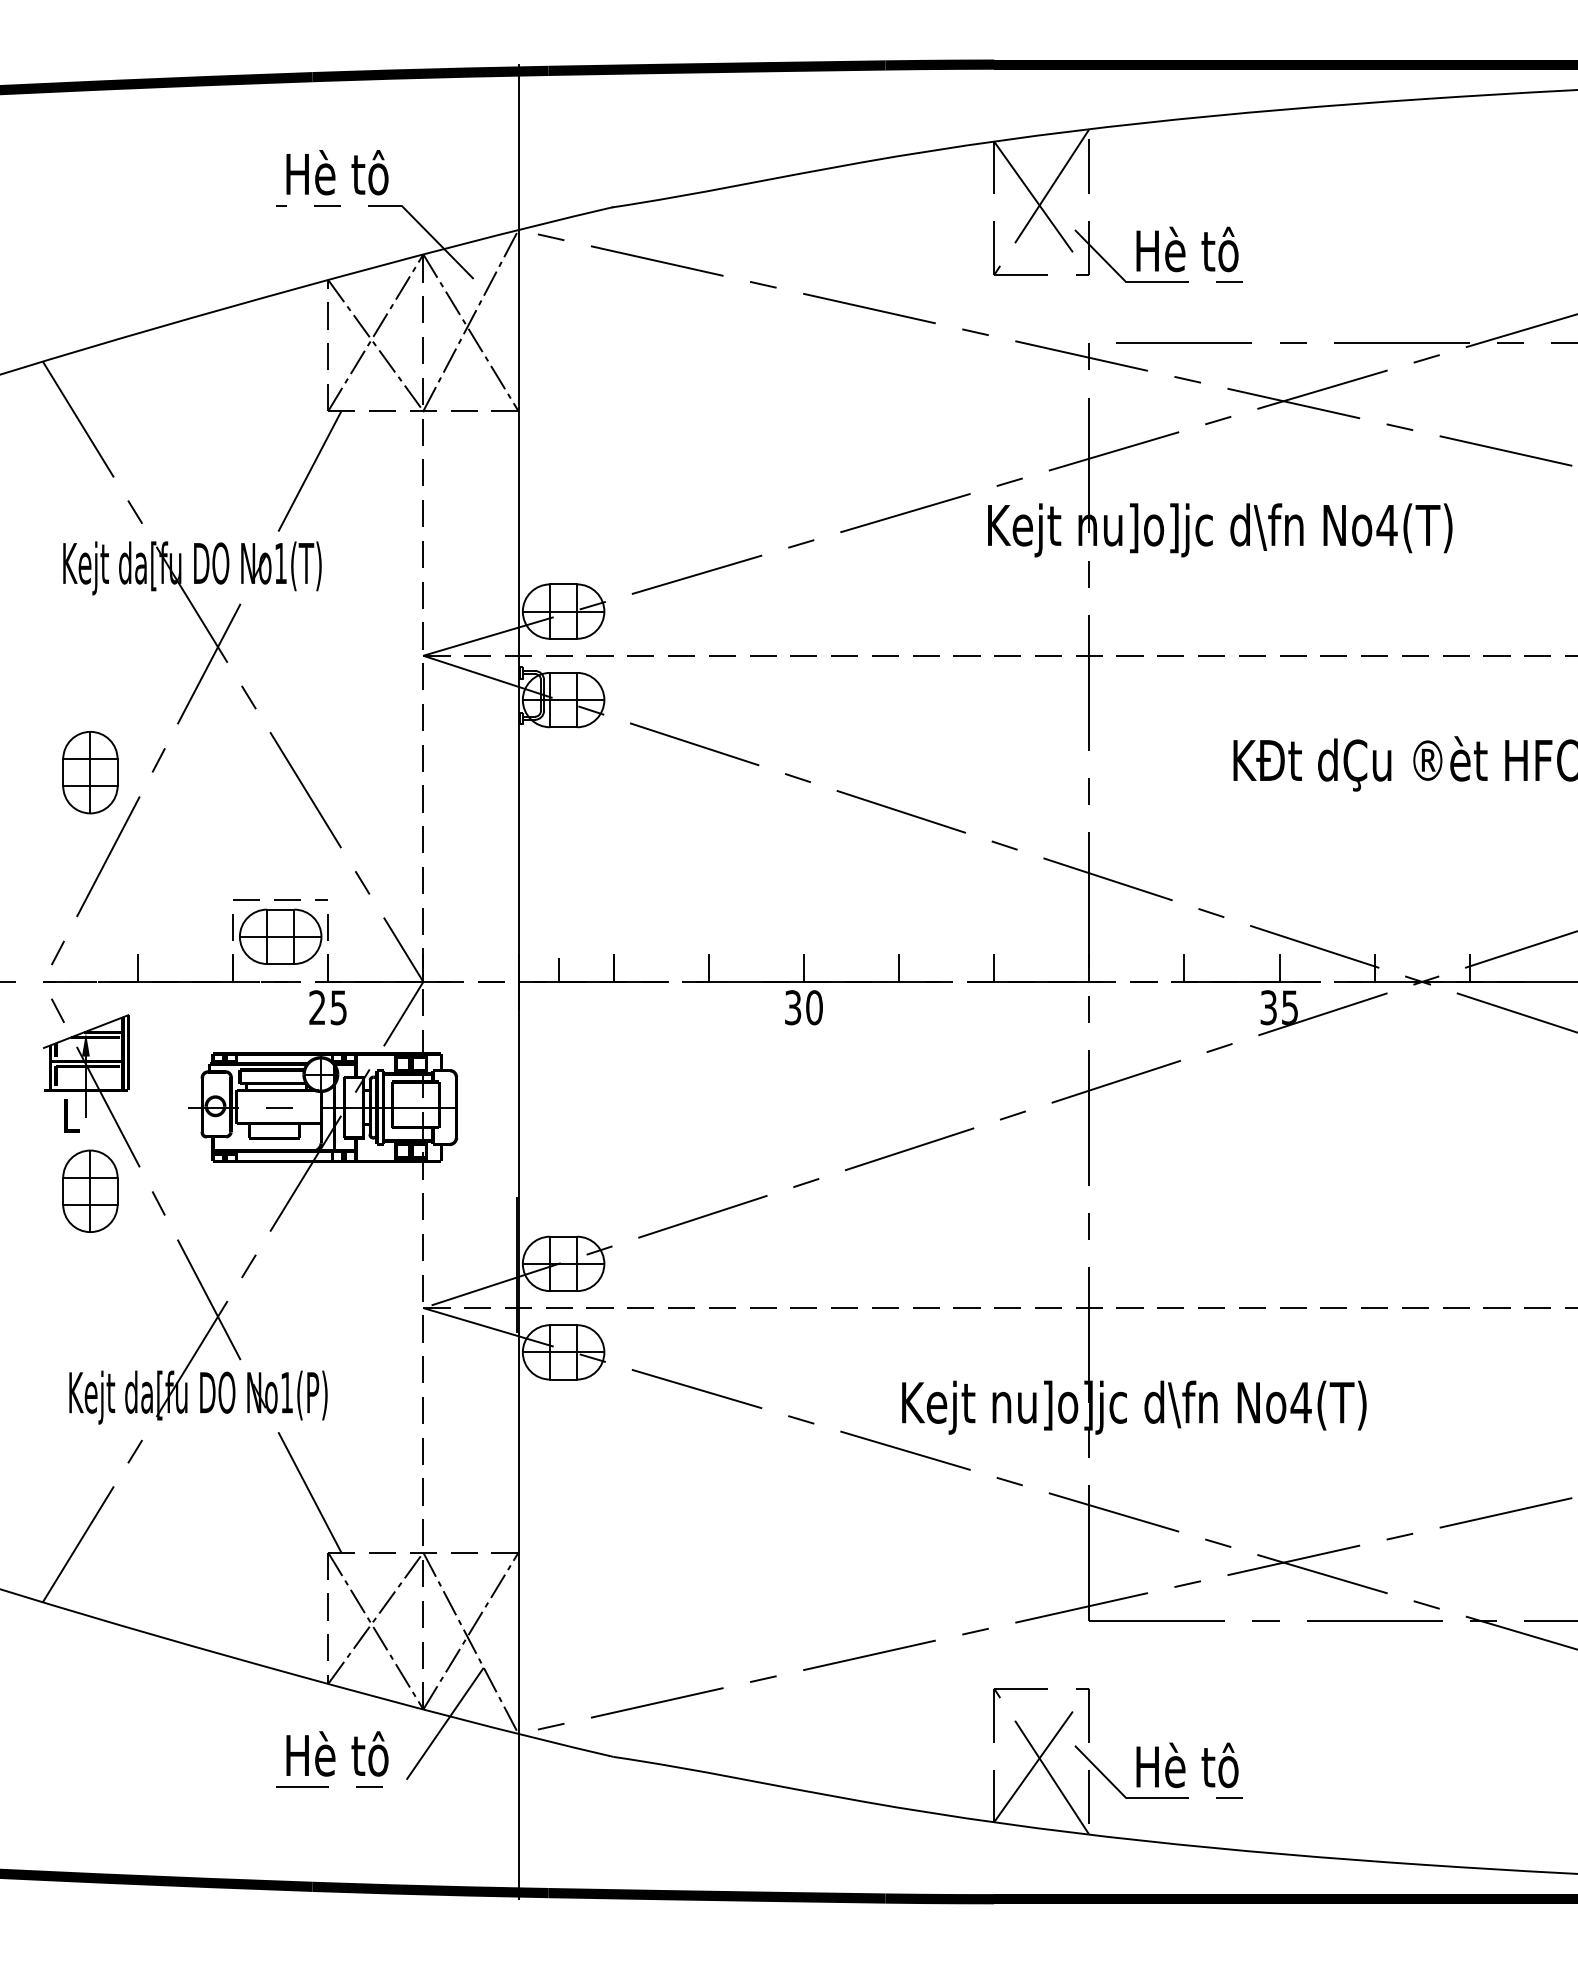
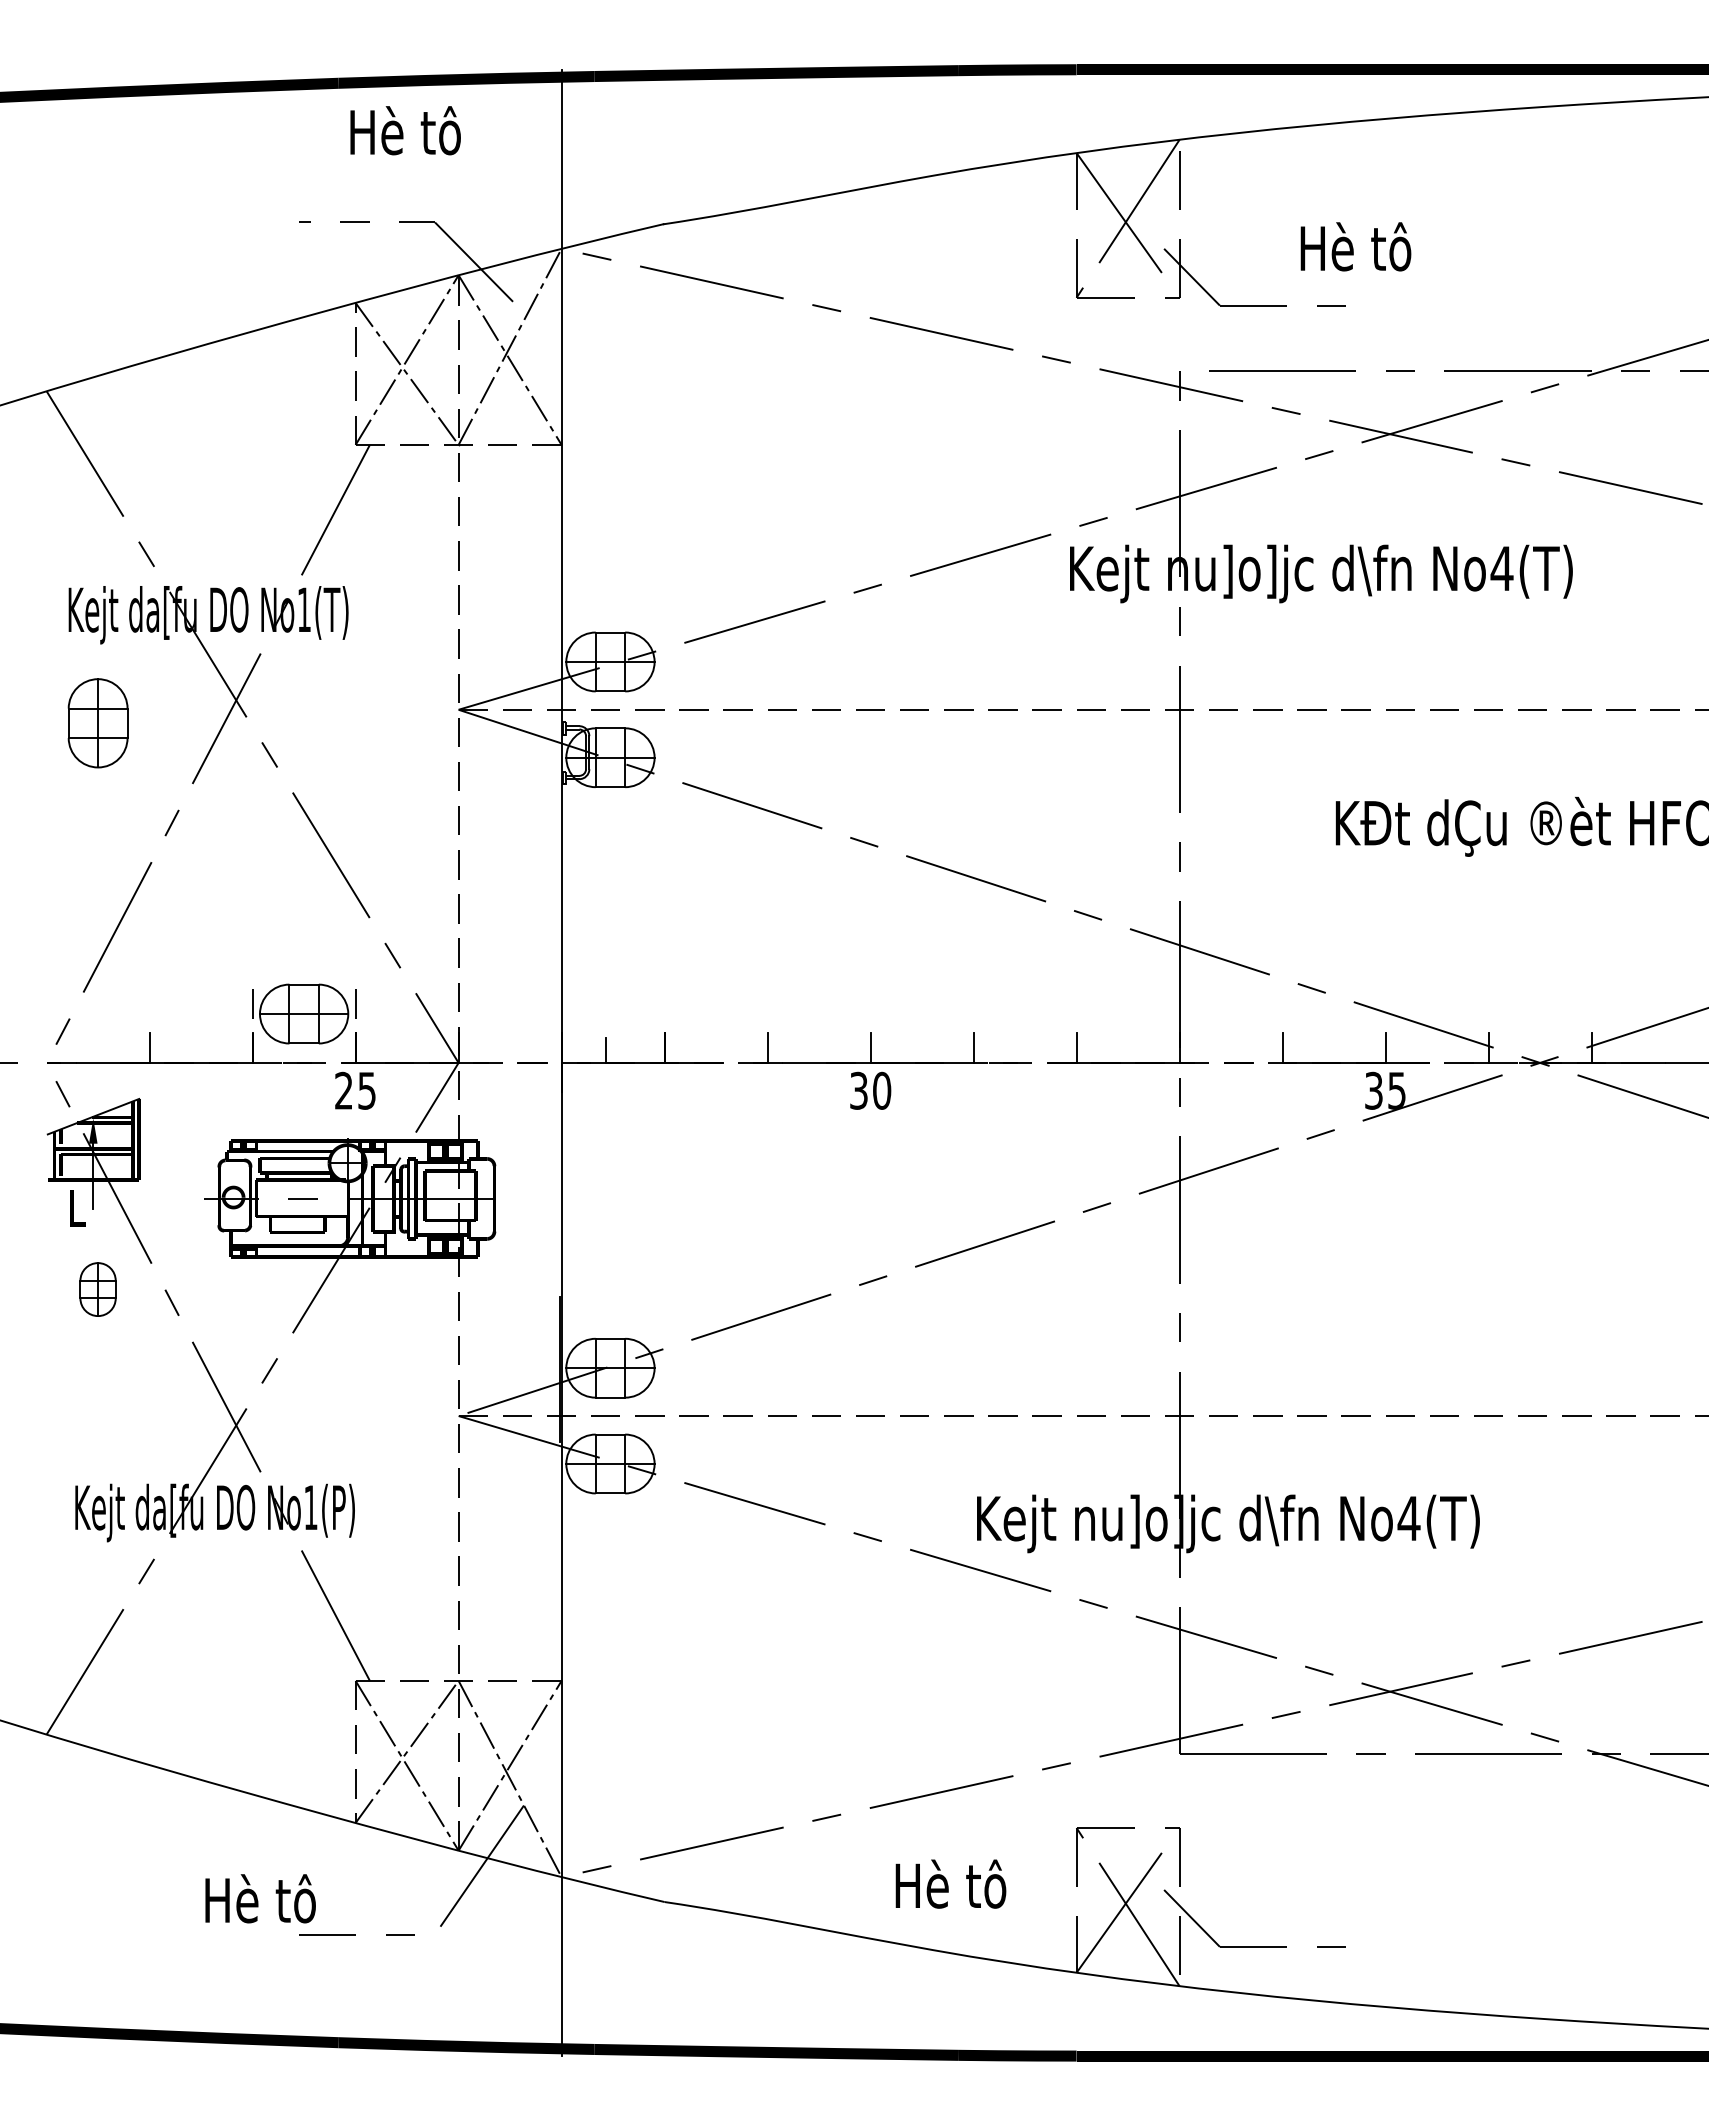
text: (337, 172) -> (405, 130), moved
text: (1187, 249) -> (1355, 246), moved
part: (89, 772) -> (97, 723), moved
line: (281, 900) -> (304, 974), removed
part: (89, 1191) -> (97, 1289), size x0.6
text: (337, 1753) -> (260, 1898), moved
text: (1187, 1764) -> (950, 1883), moved

